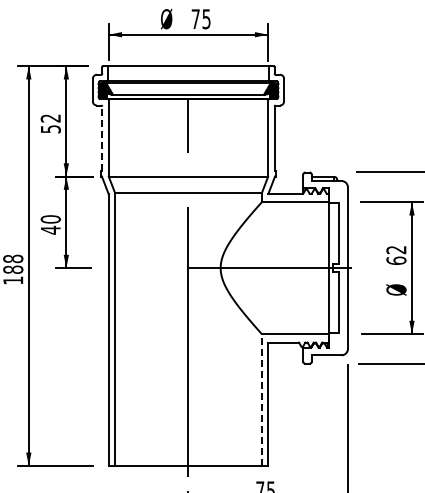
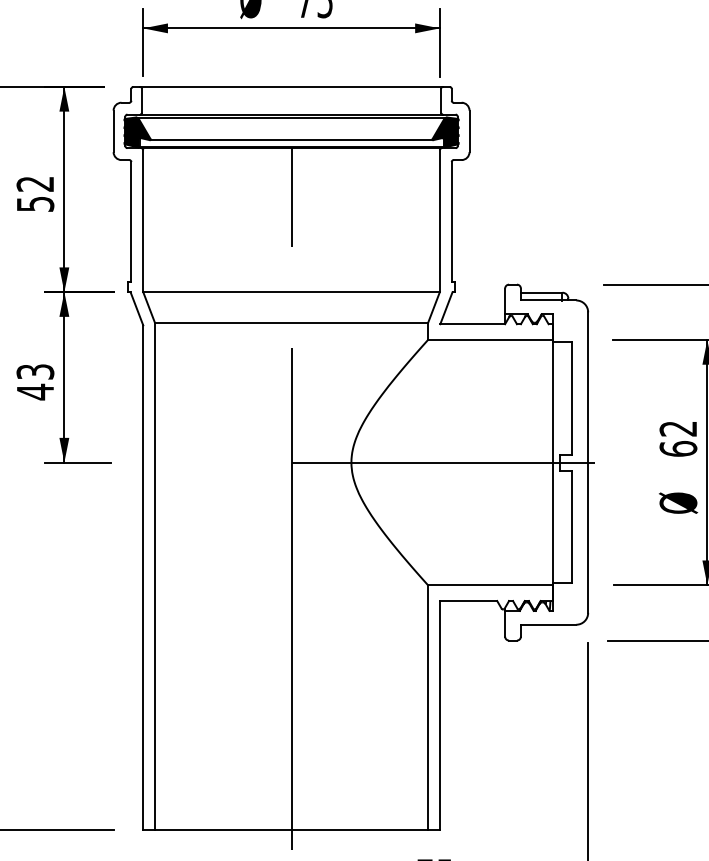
line: (102, 138) -> (131, 221), dashed -> solid
text: (50, 219) -> (34, 372), 40 -> 43
line: (261, 399) -> (427, 706), dashed -> solid

